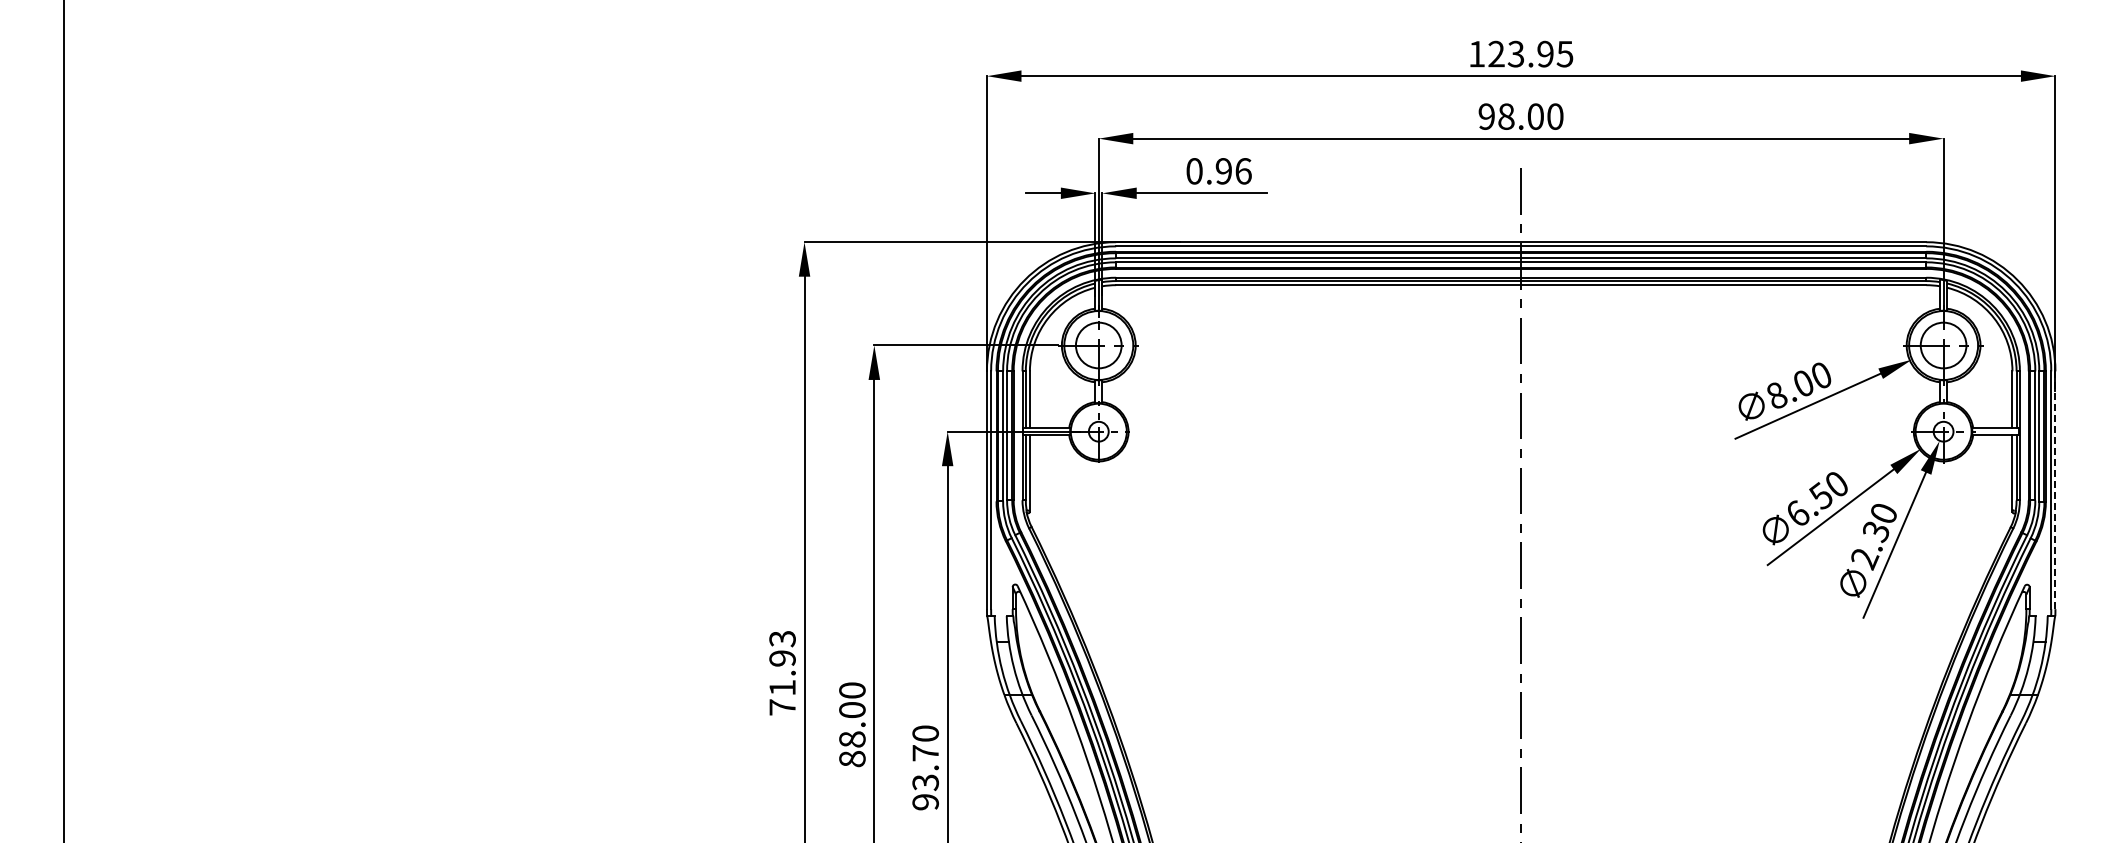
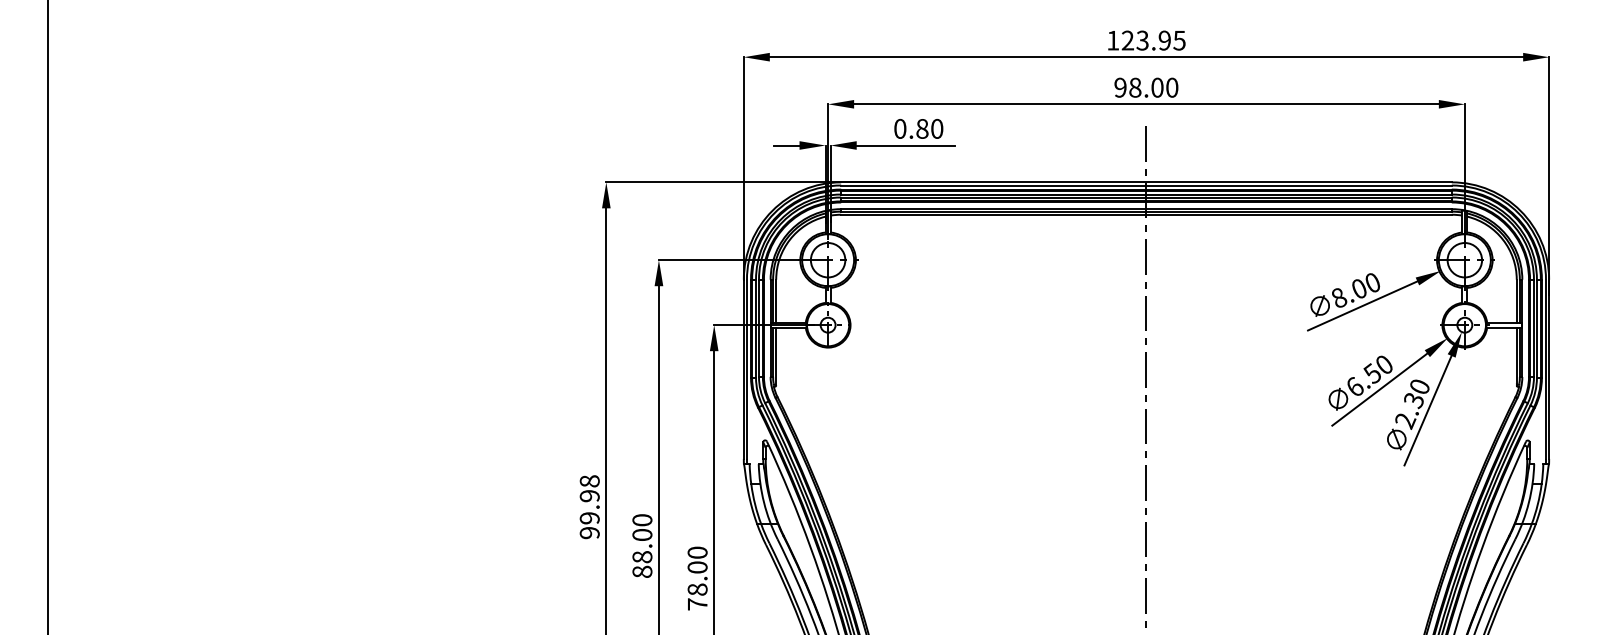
text: (1233, 171) -> (929, 129), 0.96 -> 0.80
line: (2055, 490) -> (1549, 369), dashed -> solid
text: (782, 672) -> (589, 506), 71.93 -> 99.98
text: (925, 777) -> (697, 585), 93.70 -> 78.00

